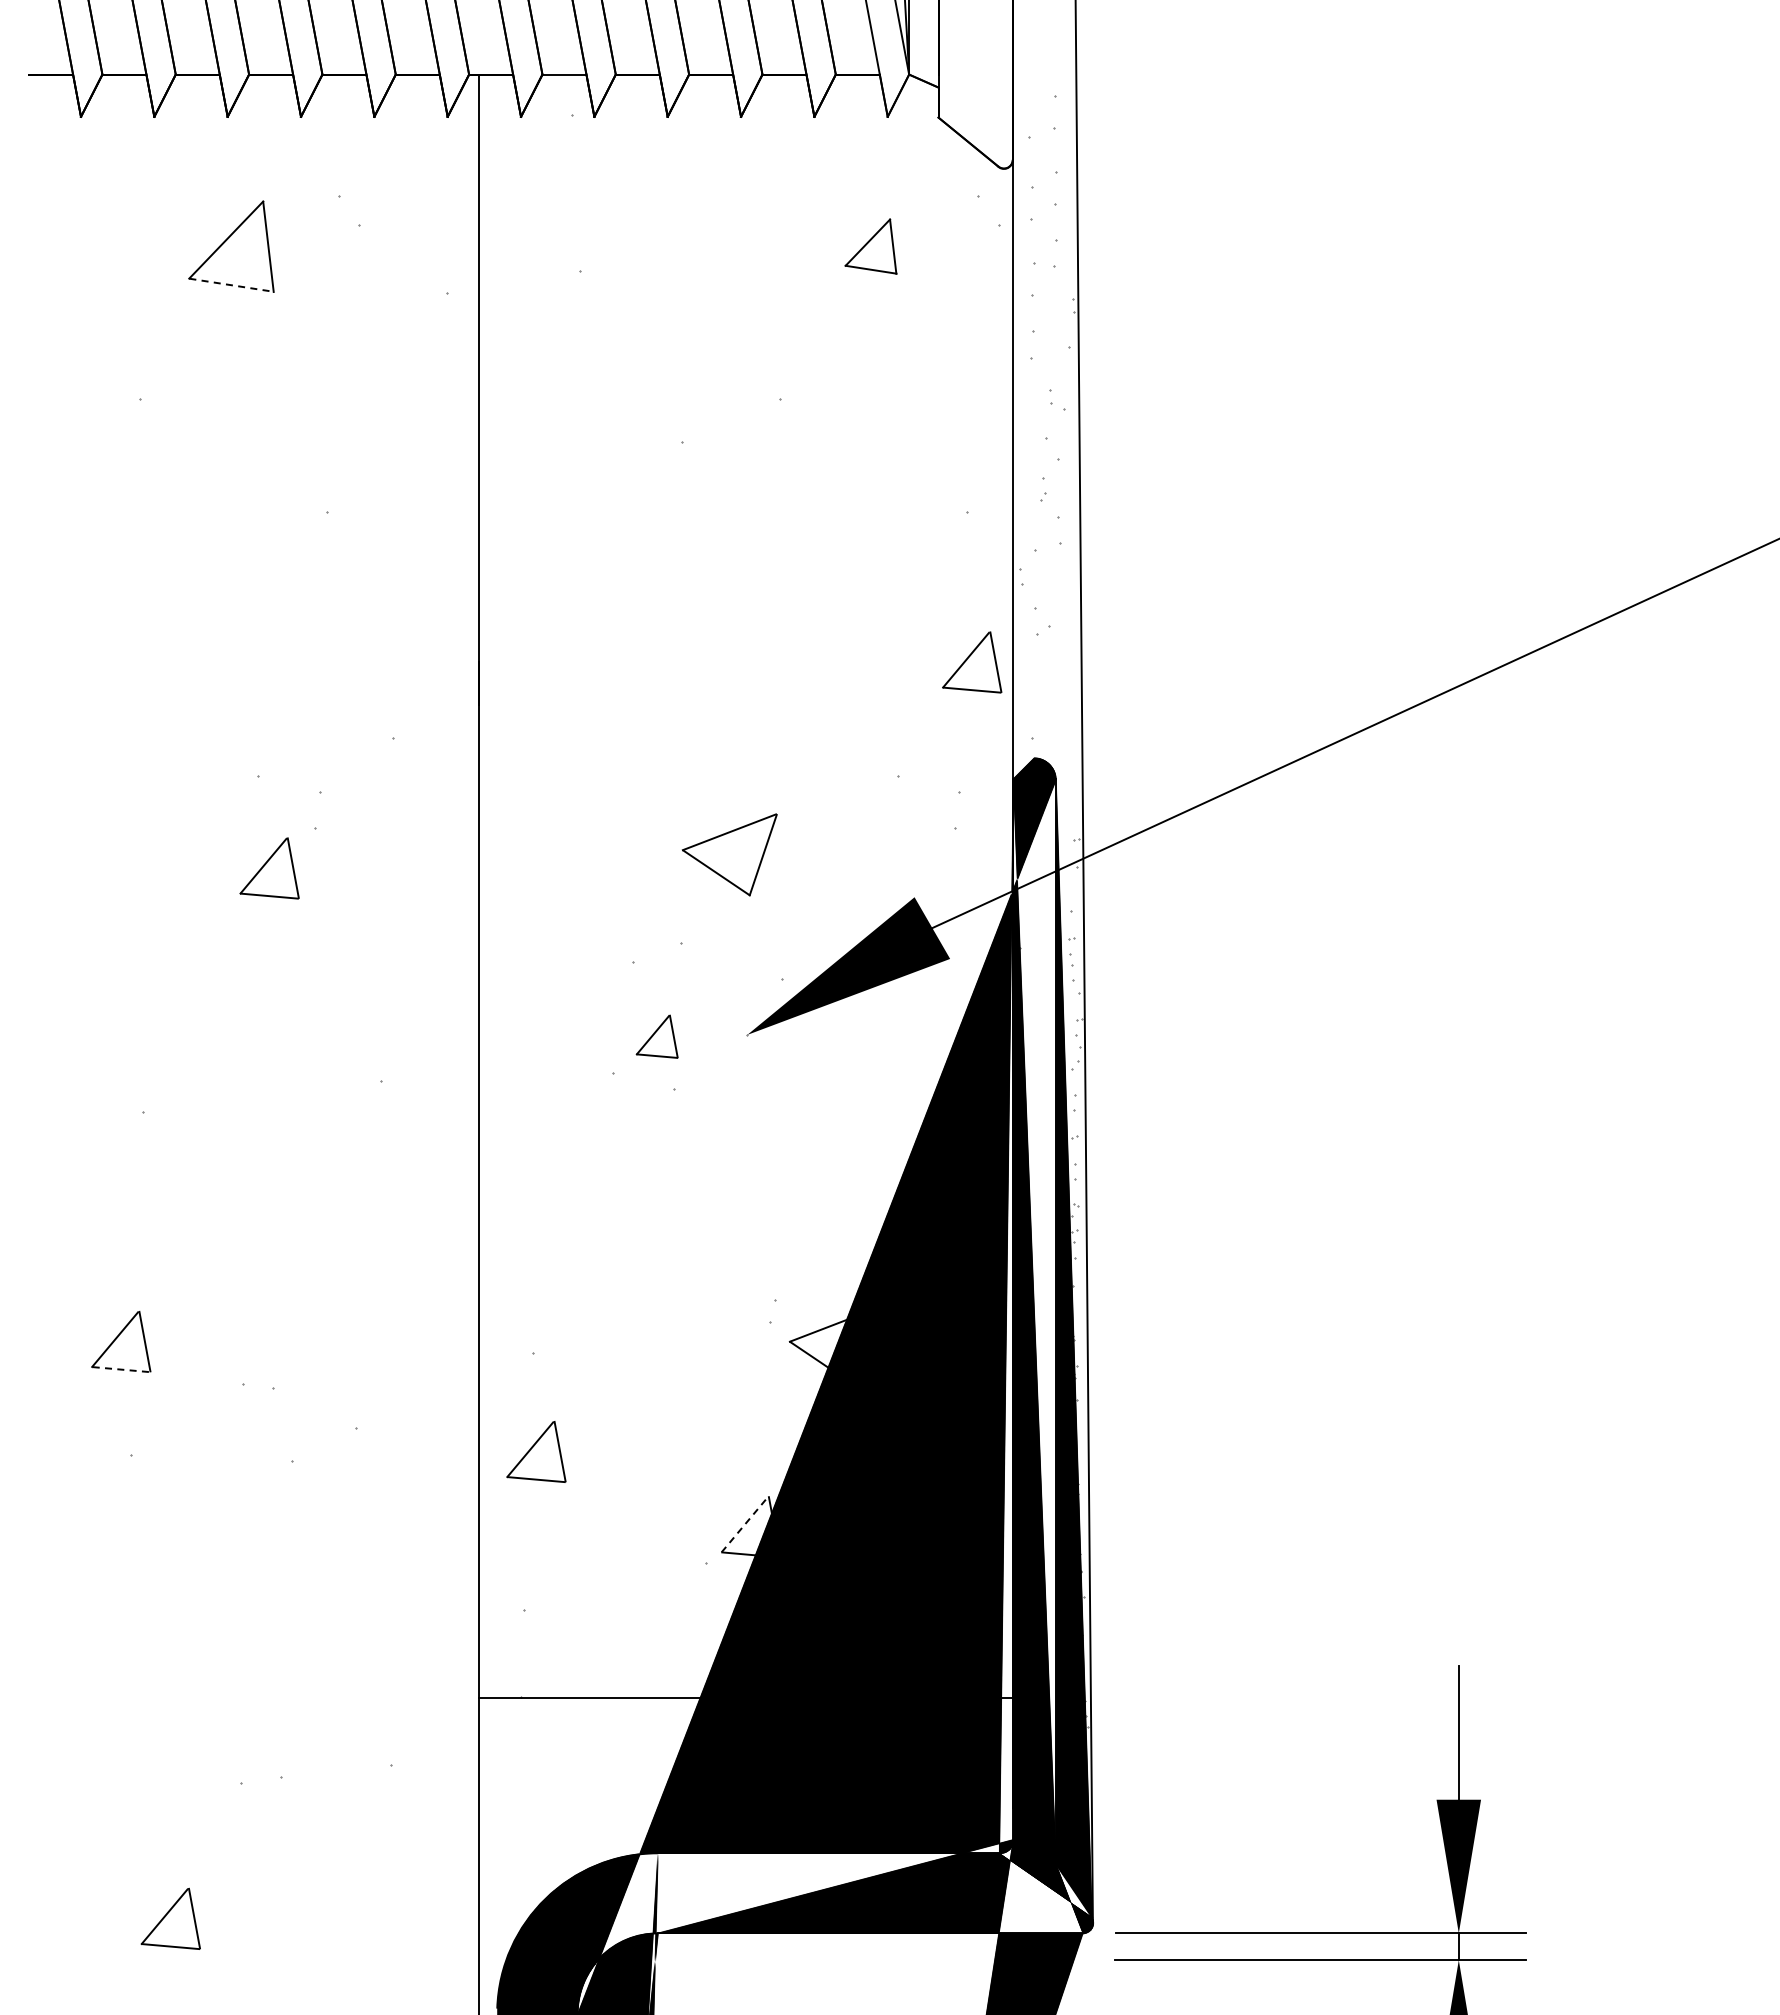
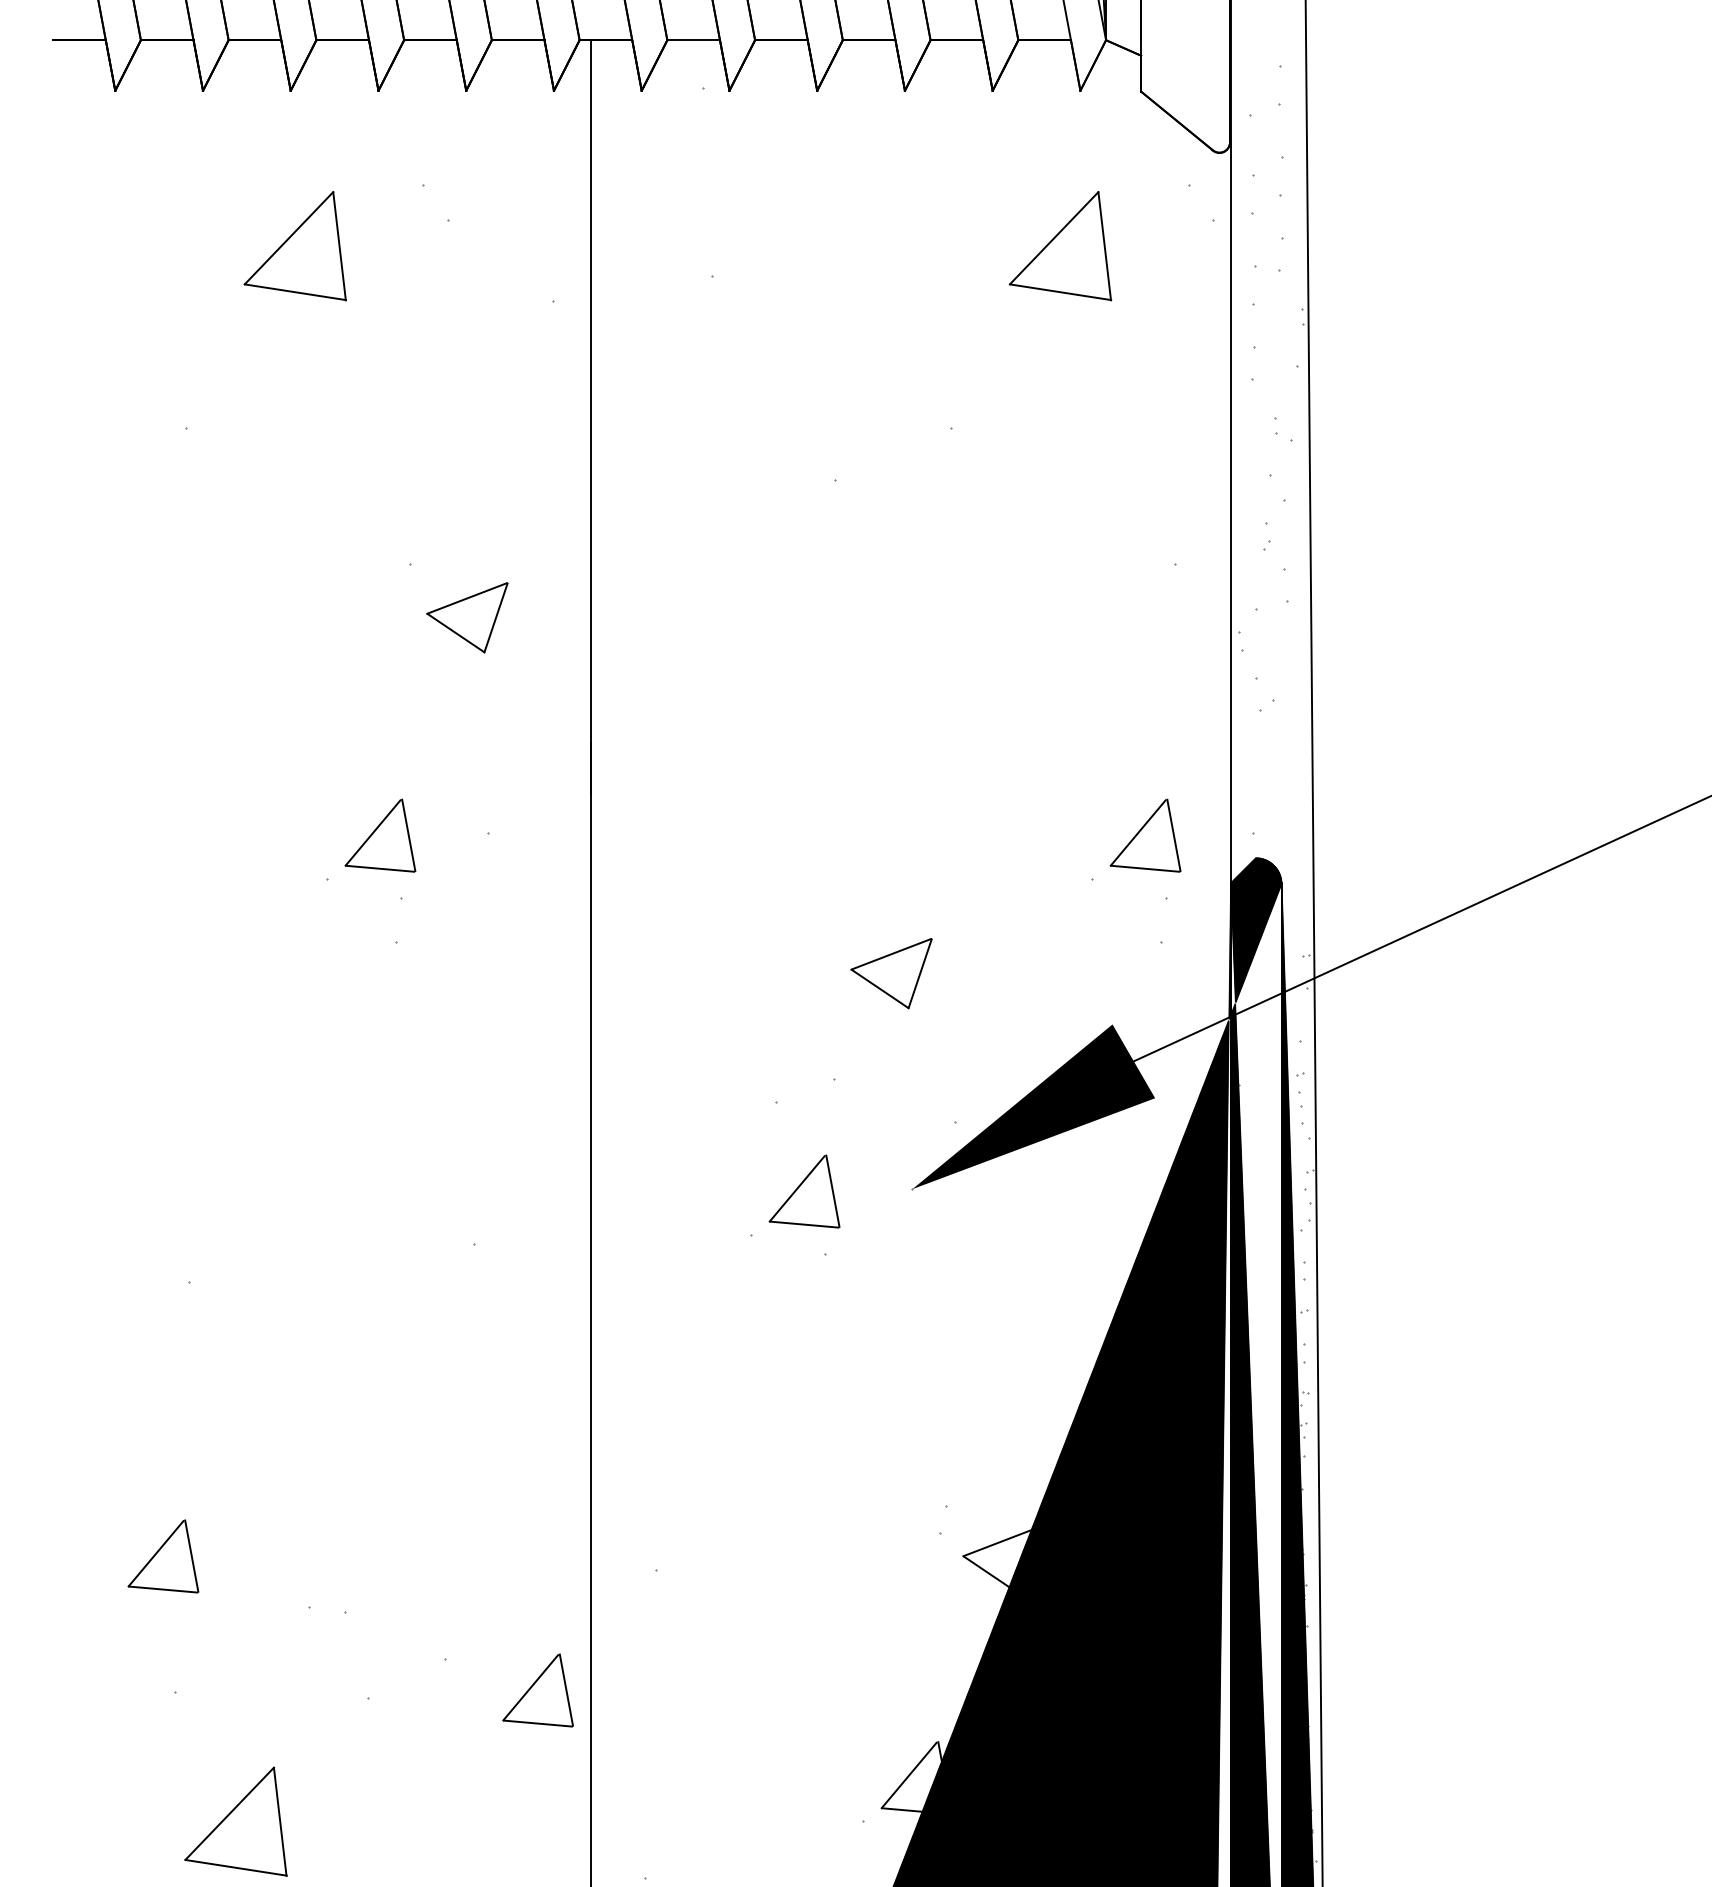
part: (870, 246) -> (1059, 245), size x1.67
line: (231, 285) -> (295, 292), dashed -> solid
part: (374, 557) -> (466, 617), added
part: (972, 662) -> (1145, 835), moved
part: (729, 854) -> (891, 973), size x0.71
part: (269, 868) -> (380, 835), moved
part: (657, 1036) -> (804, 1191), size x1.43
line: (121, 1369) -> (163, 1589), dashed -> solid
part: (536, 1451) -> (538, 1689), moved
line: (744, 1525) -> (909, 1776), dashed -> solid
part: (181, 1563) -> (235, 1821), added

